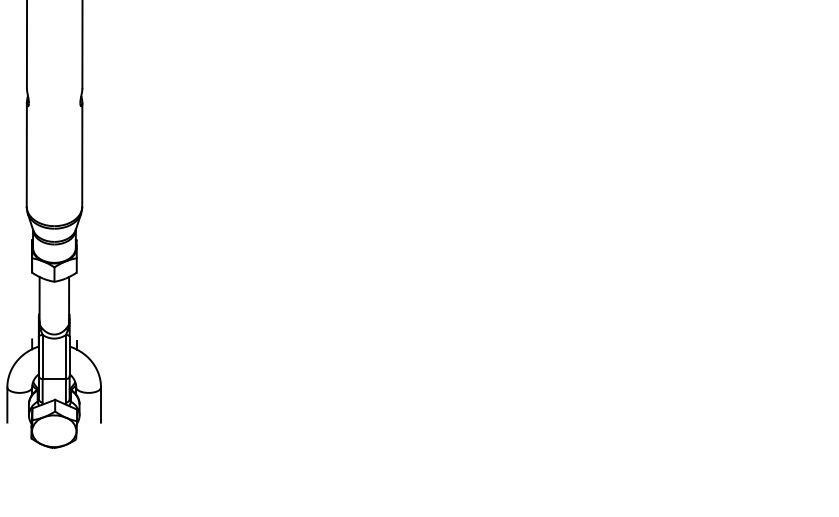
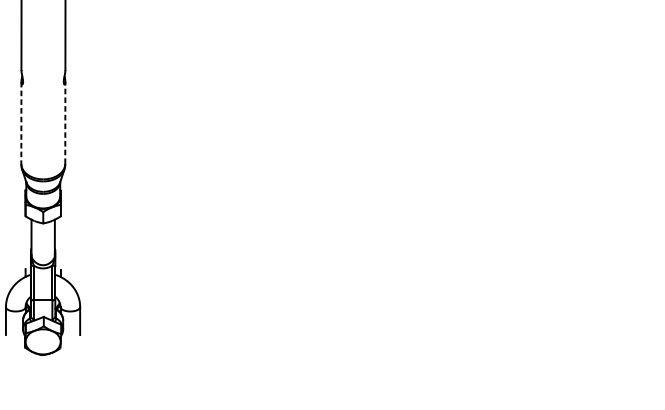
line: (26, 154) -> (21, 122), solid -> dashed
line: (82, 154) -> (65, 122), solid -> dashed

